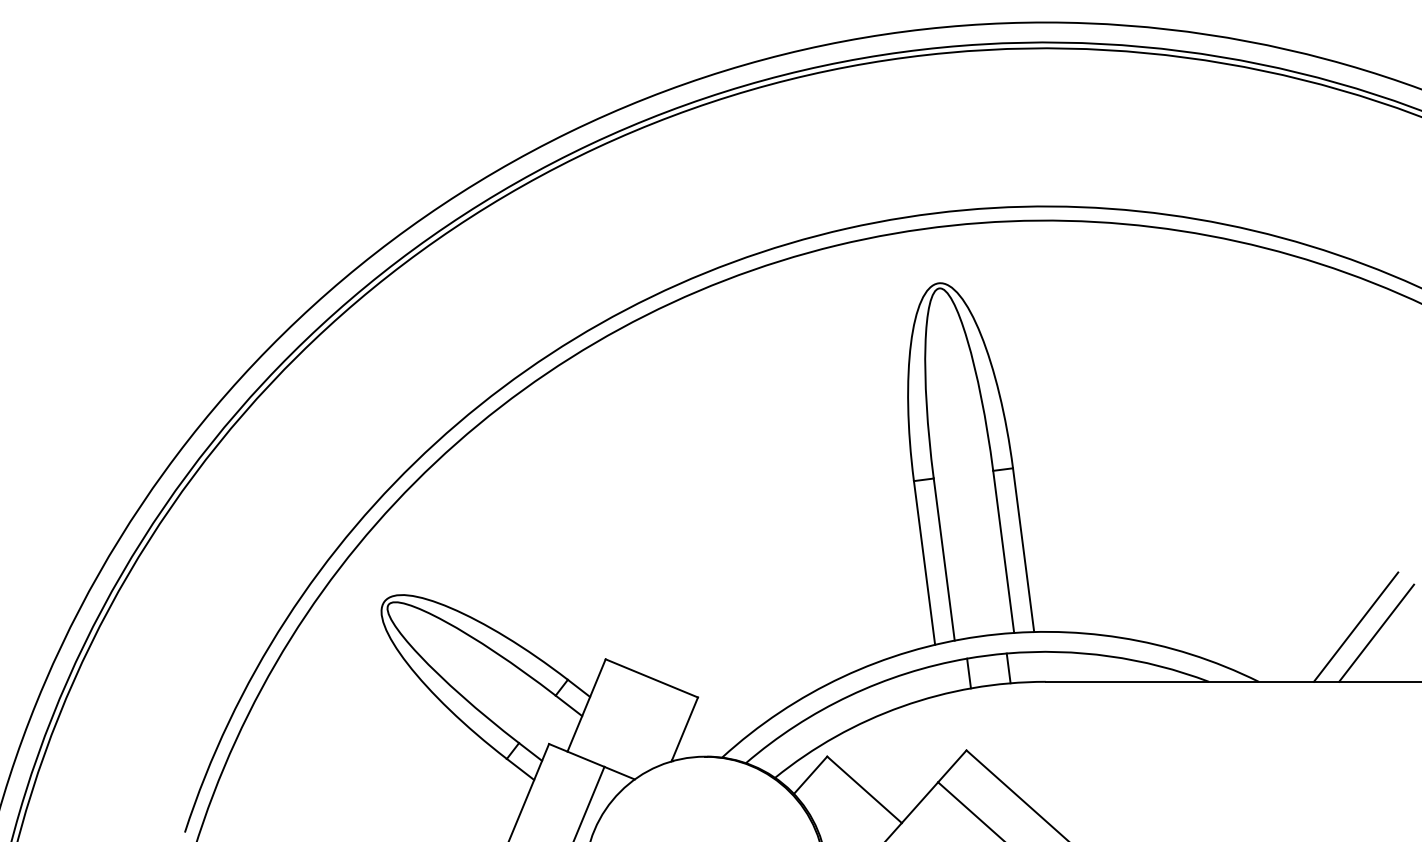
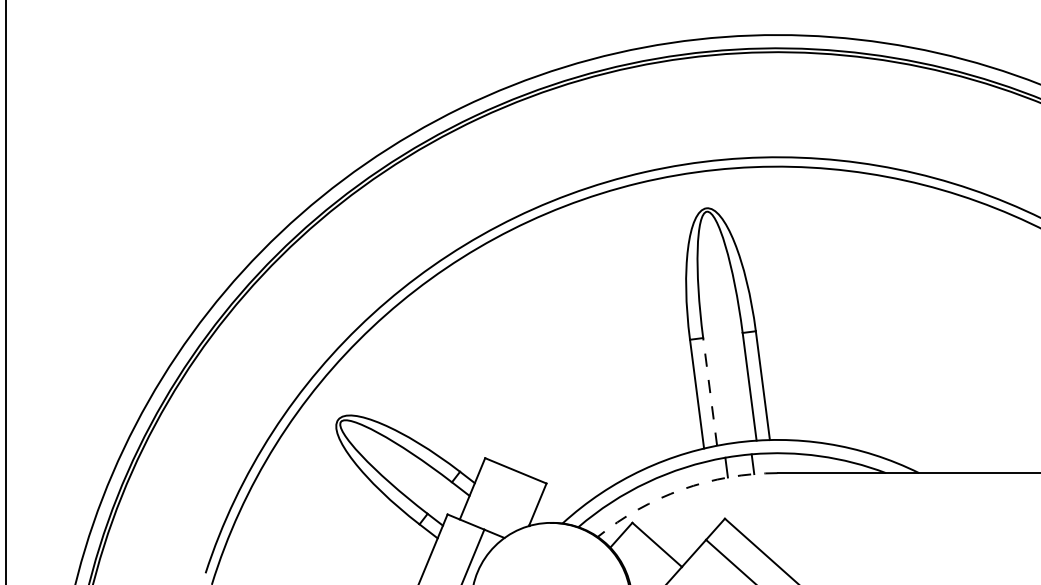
line: (944, 558) -> (710, 391), solid -> dashed
line: (1355, 626) -> (983, 436), removed
line: (1376, 632) -> (997, 440), removed
arc: (902, 706) -> (682, 489), solid -> dashed

